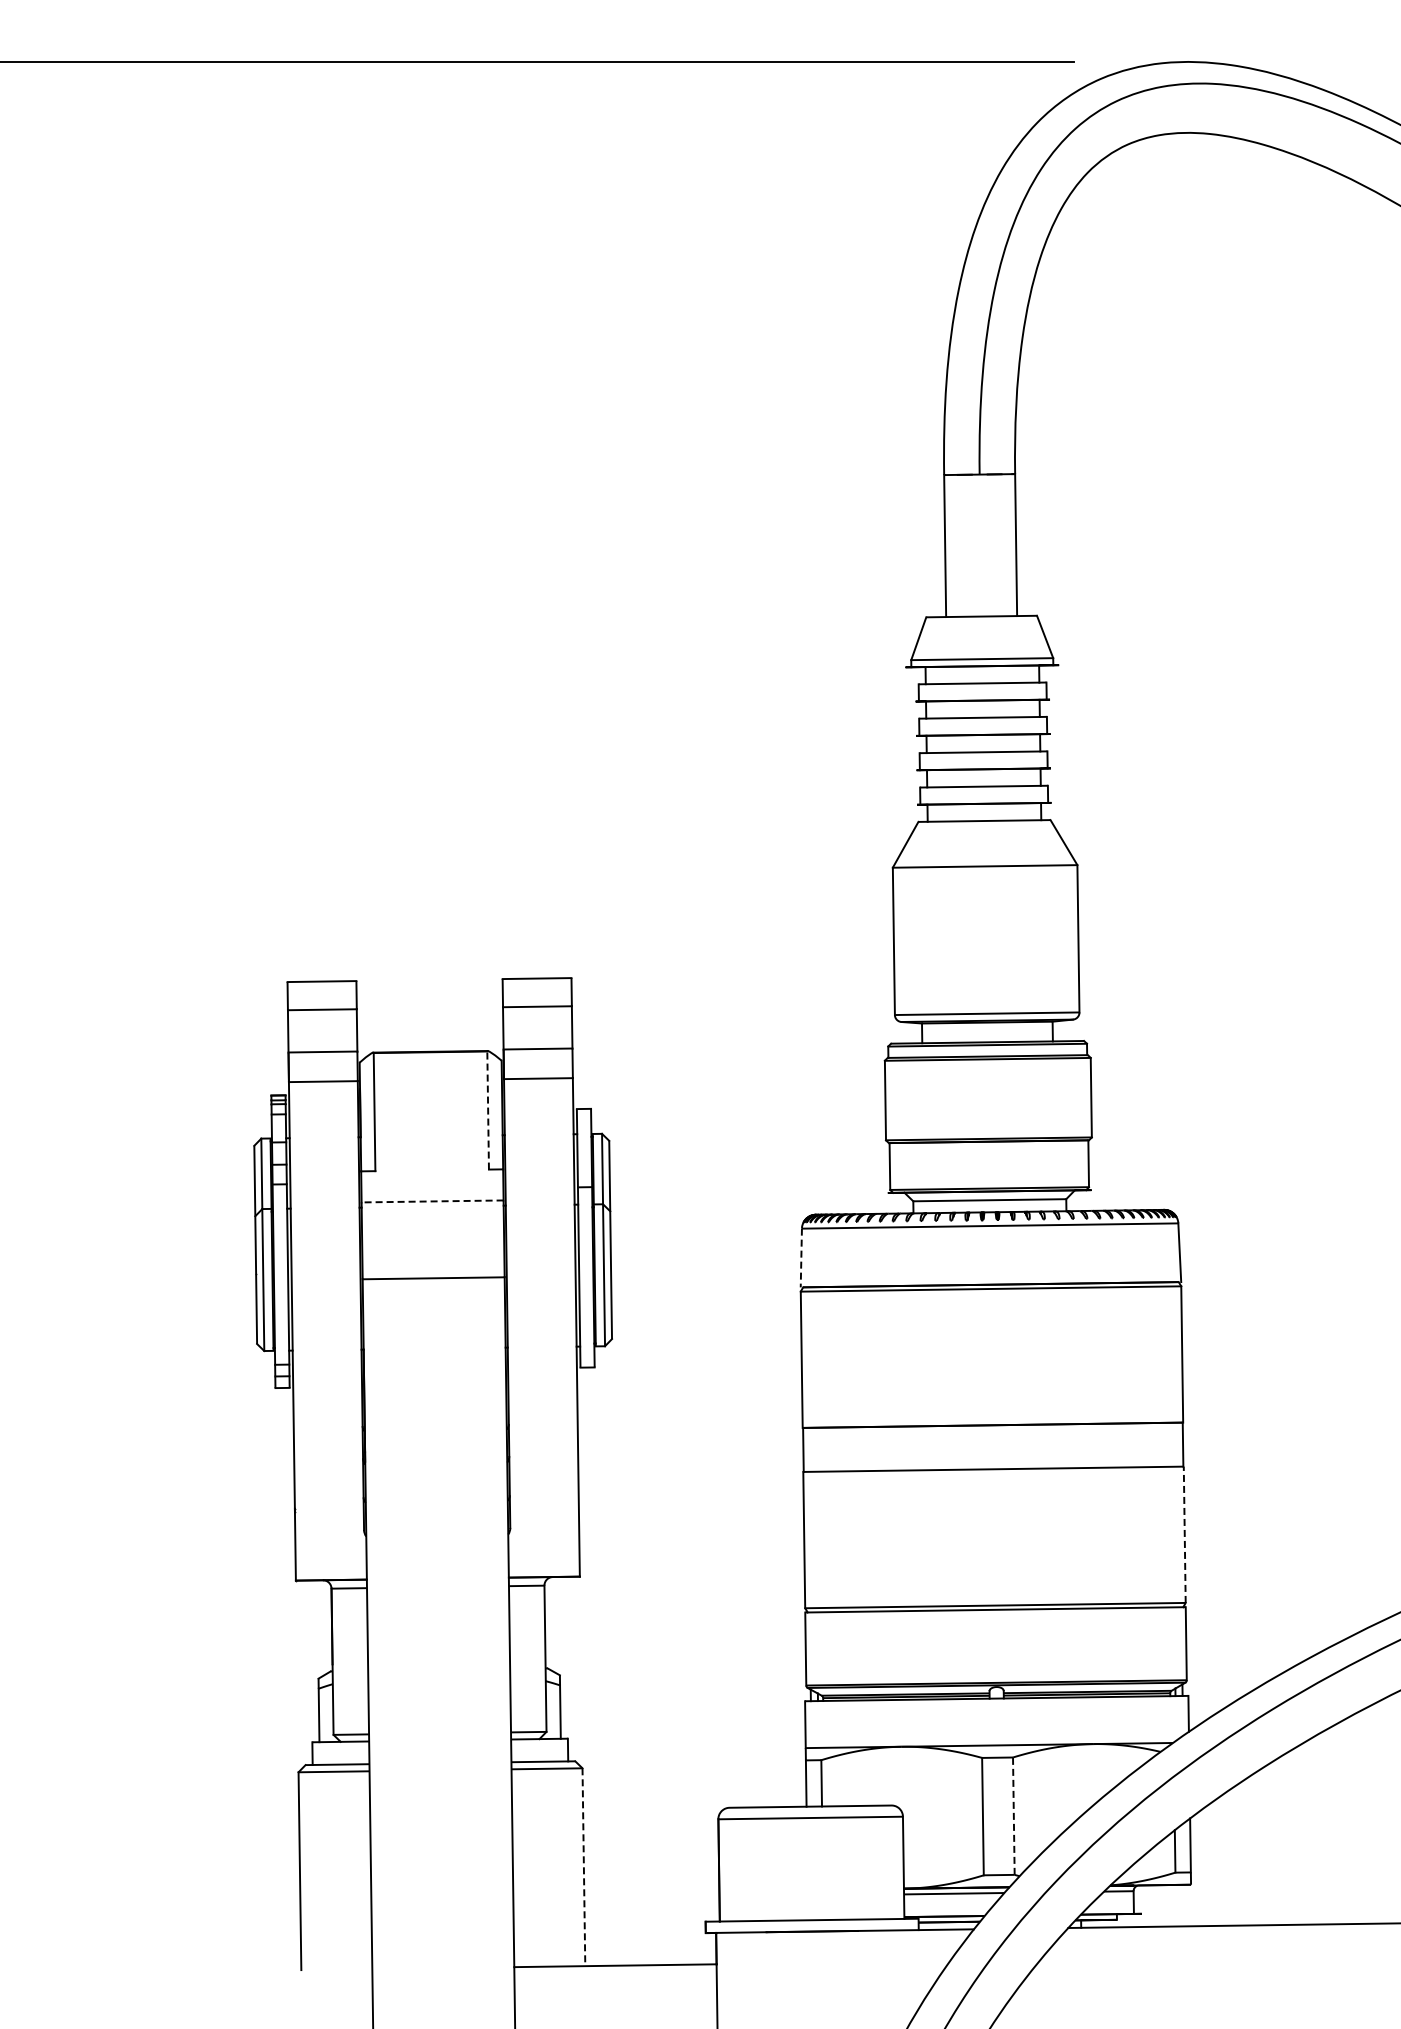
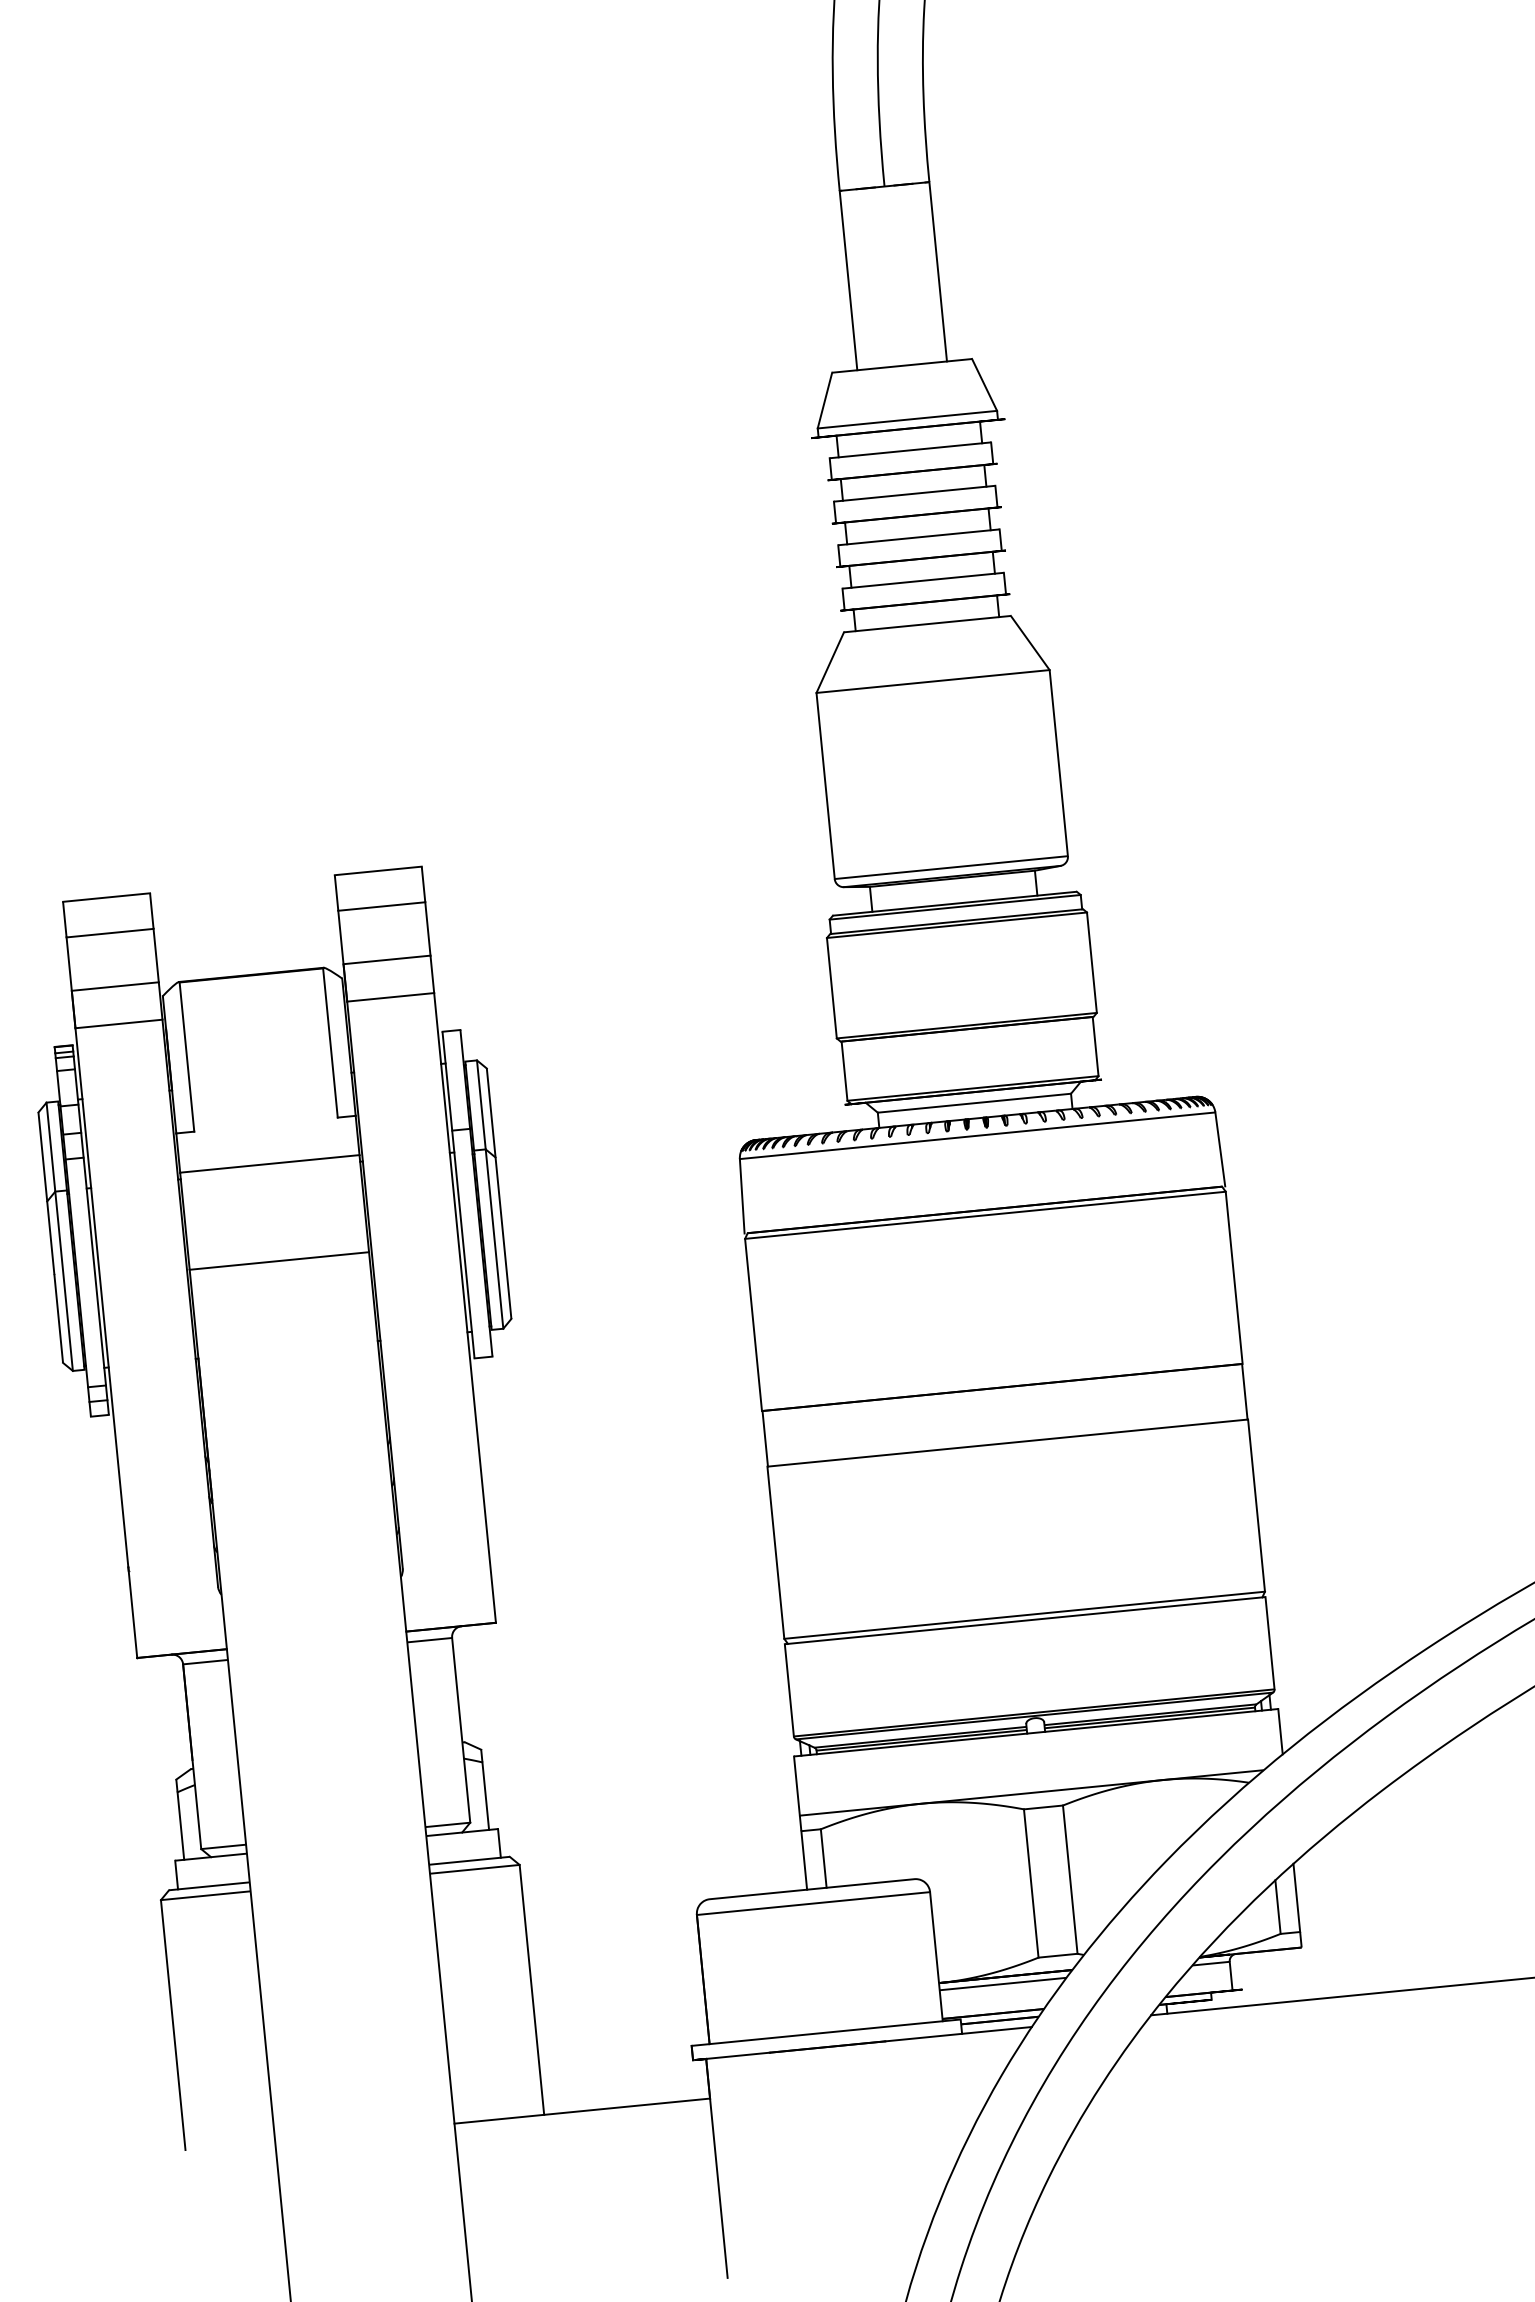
line: (488, 1110) -> (330, 1042), dashed -> solid
line: (432, 1201) -> (269, 1163), dashed -> solid
line: (801, 1258) -> (742, 1196), dashed -> solid
line: (1184, 1534) -> (1256, 1505), dashed -> solid
line: (1013, 1816) -> (1069, 1880), dashed -> solid
line: (583, 1867) -> (531, 1990), dashed -> solid

